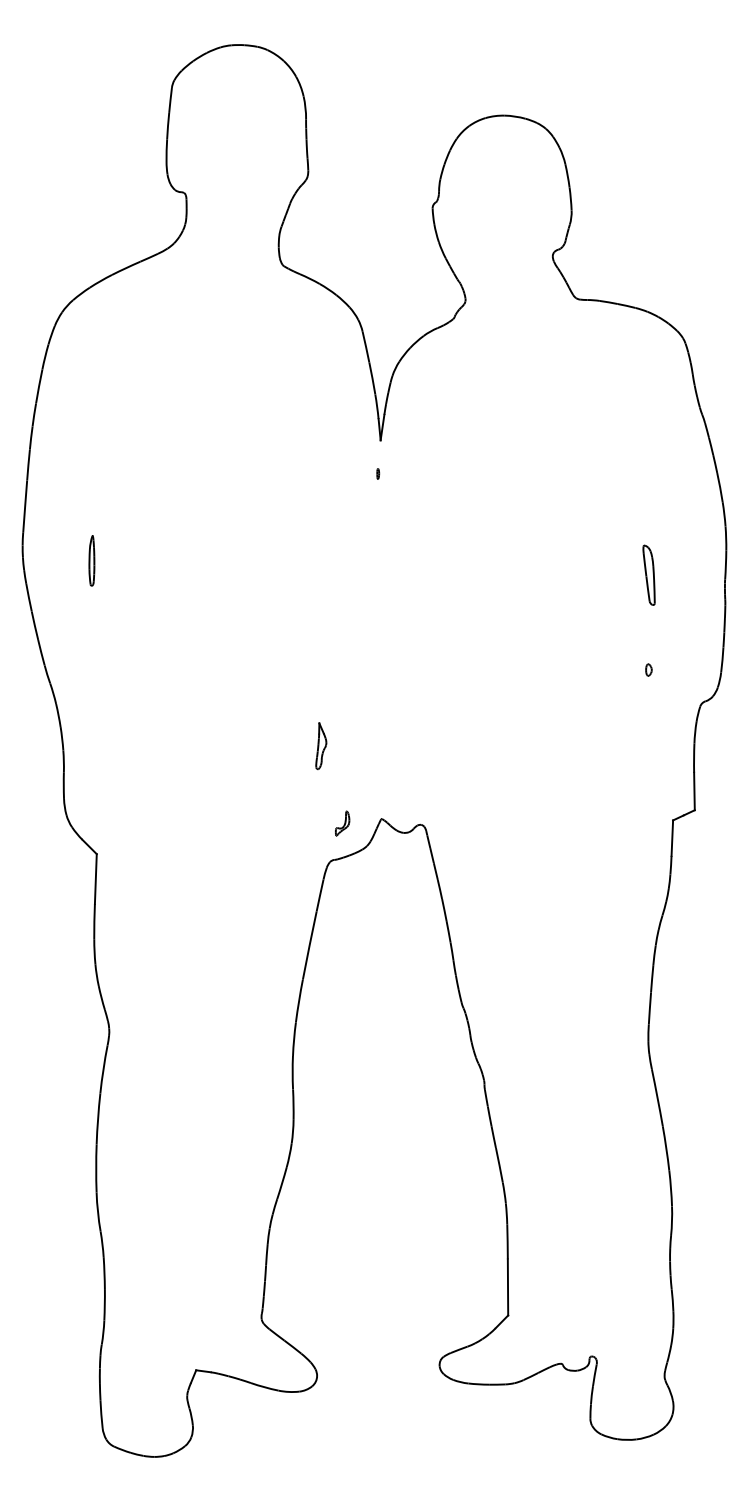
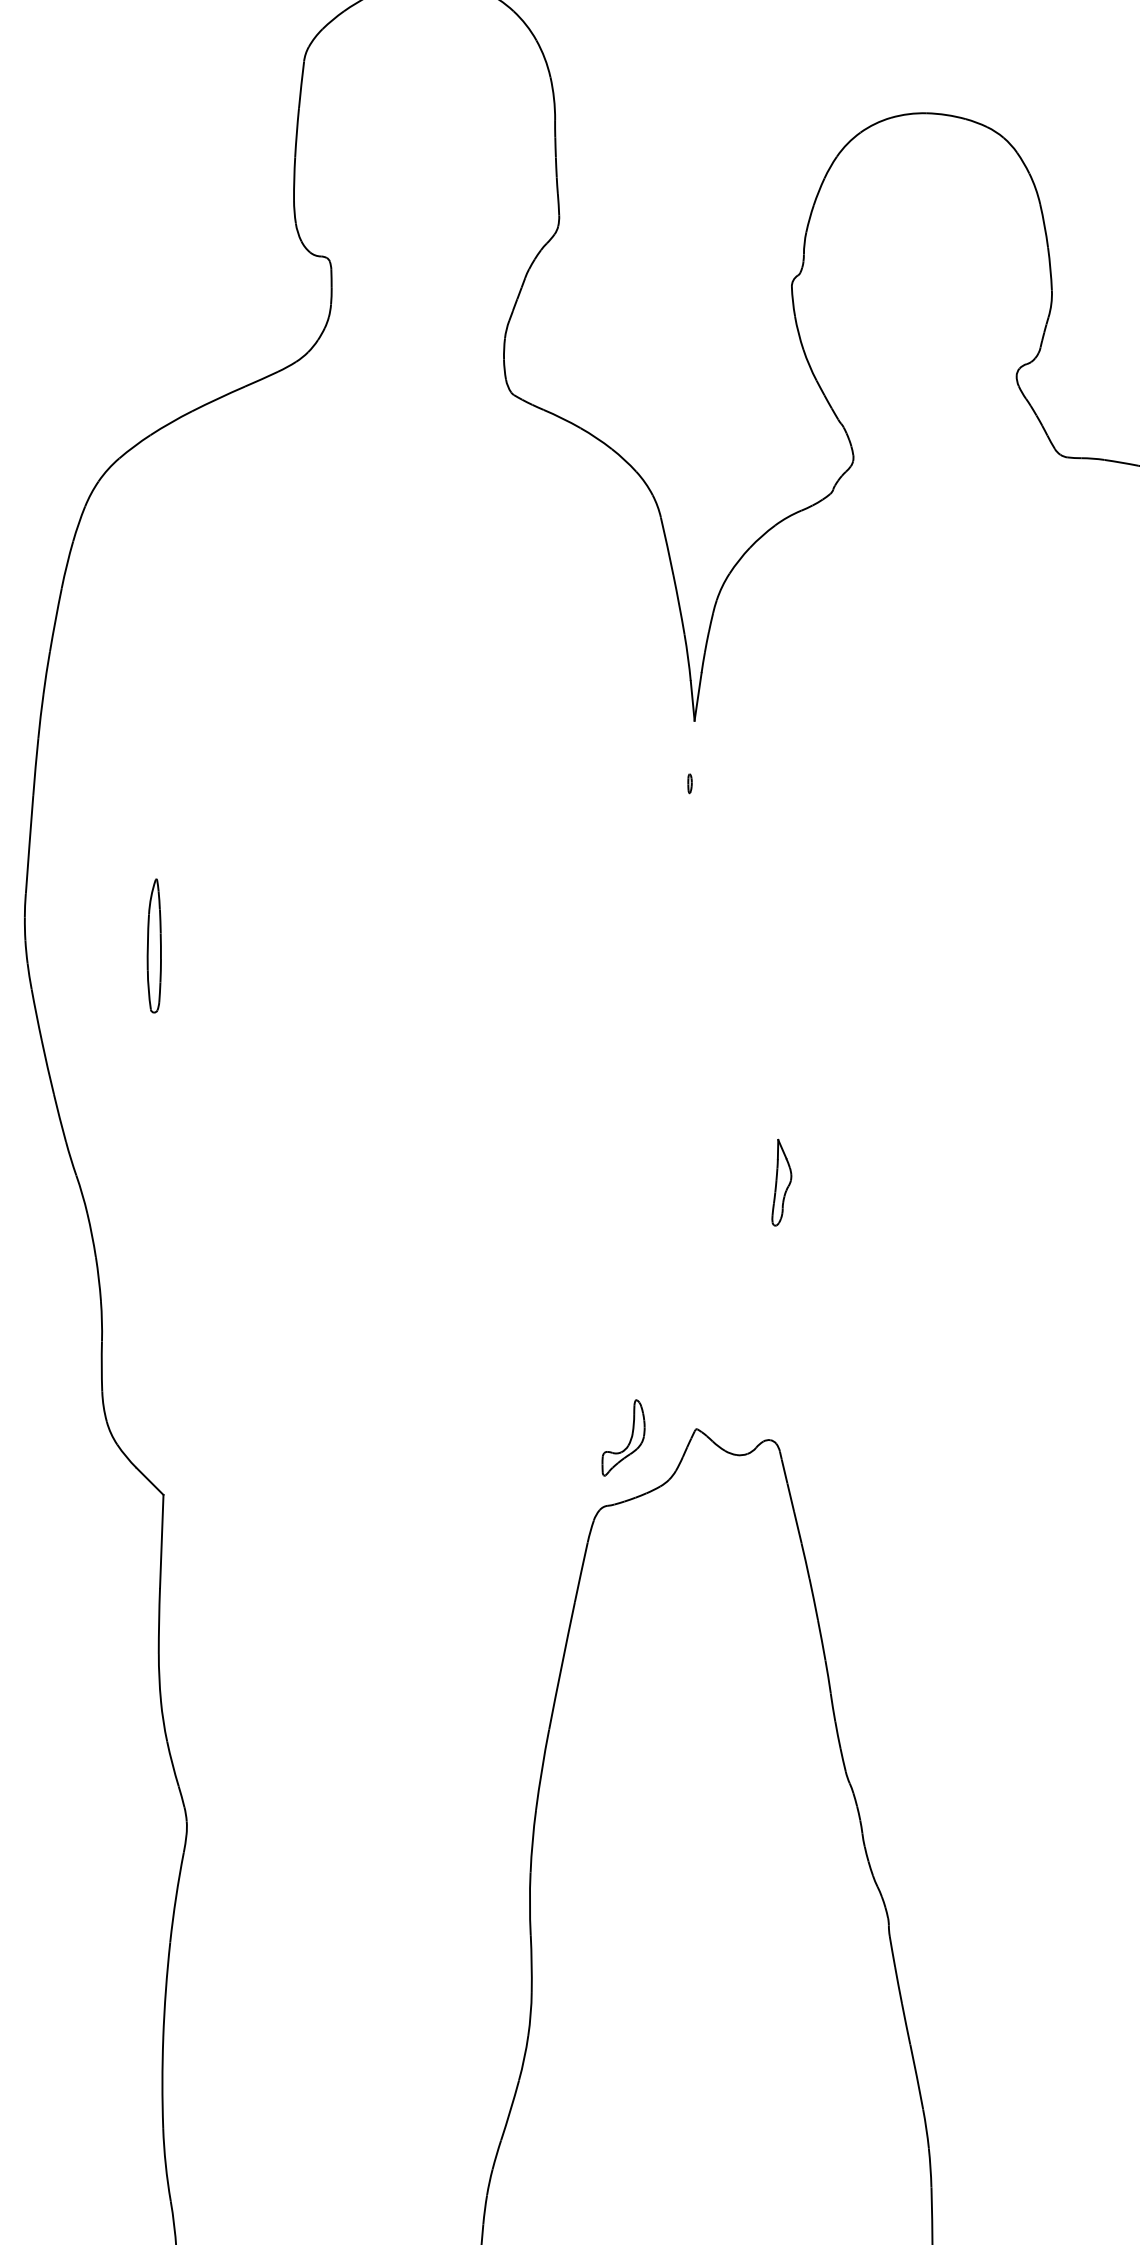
part: (91, 560) -> (153, 945), size x1.43
part: (321, 746) -> (782, 1183), moved
part: (342, 823) -> (623, 1437), size x1.67

